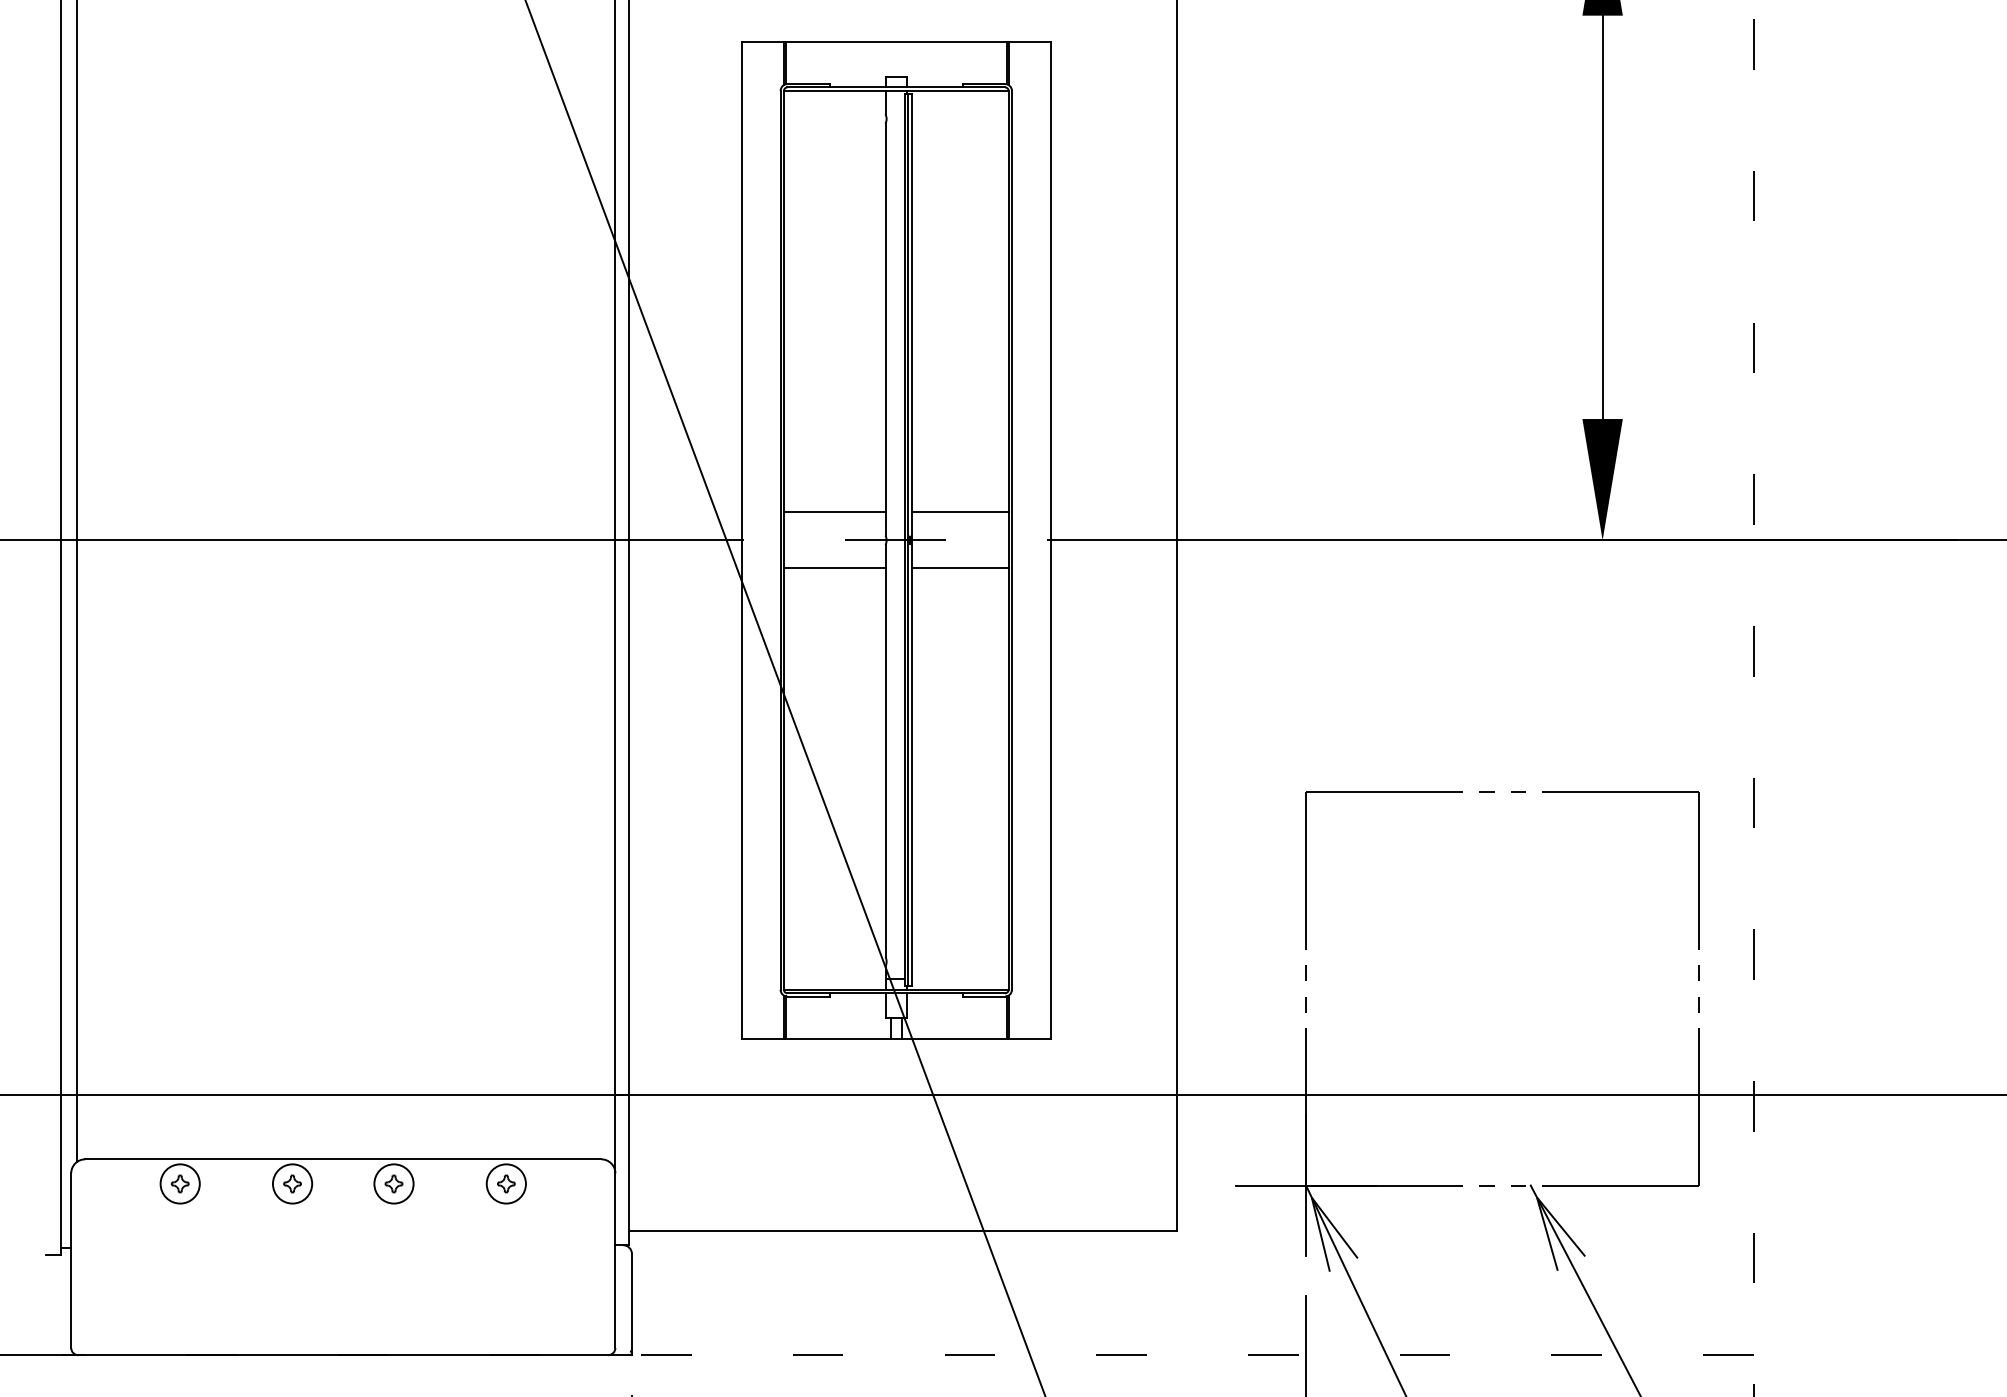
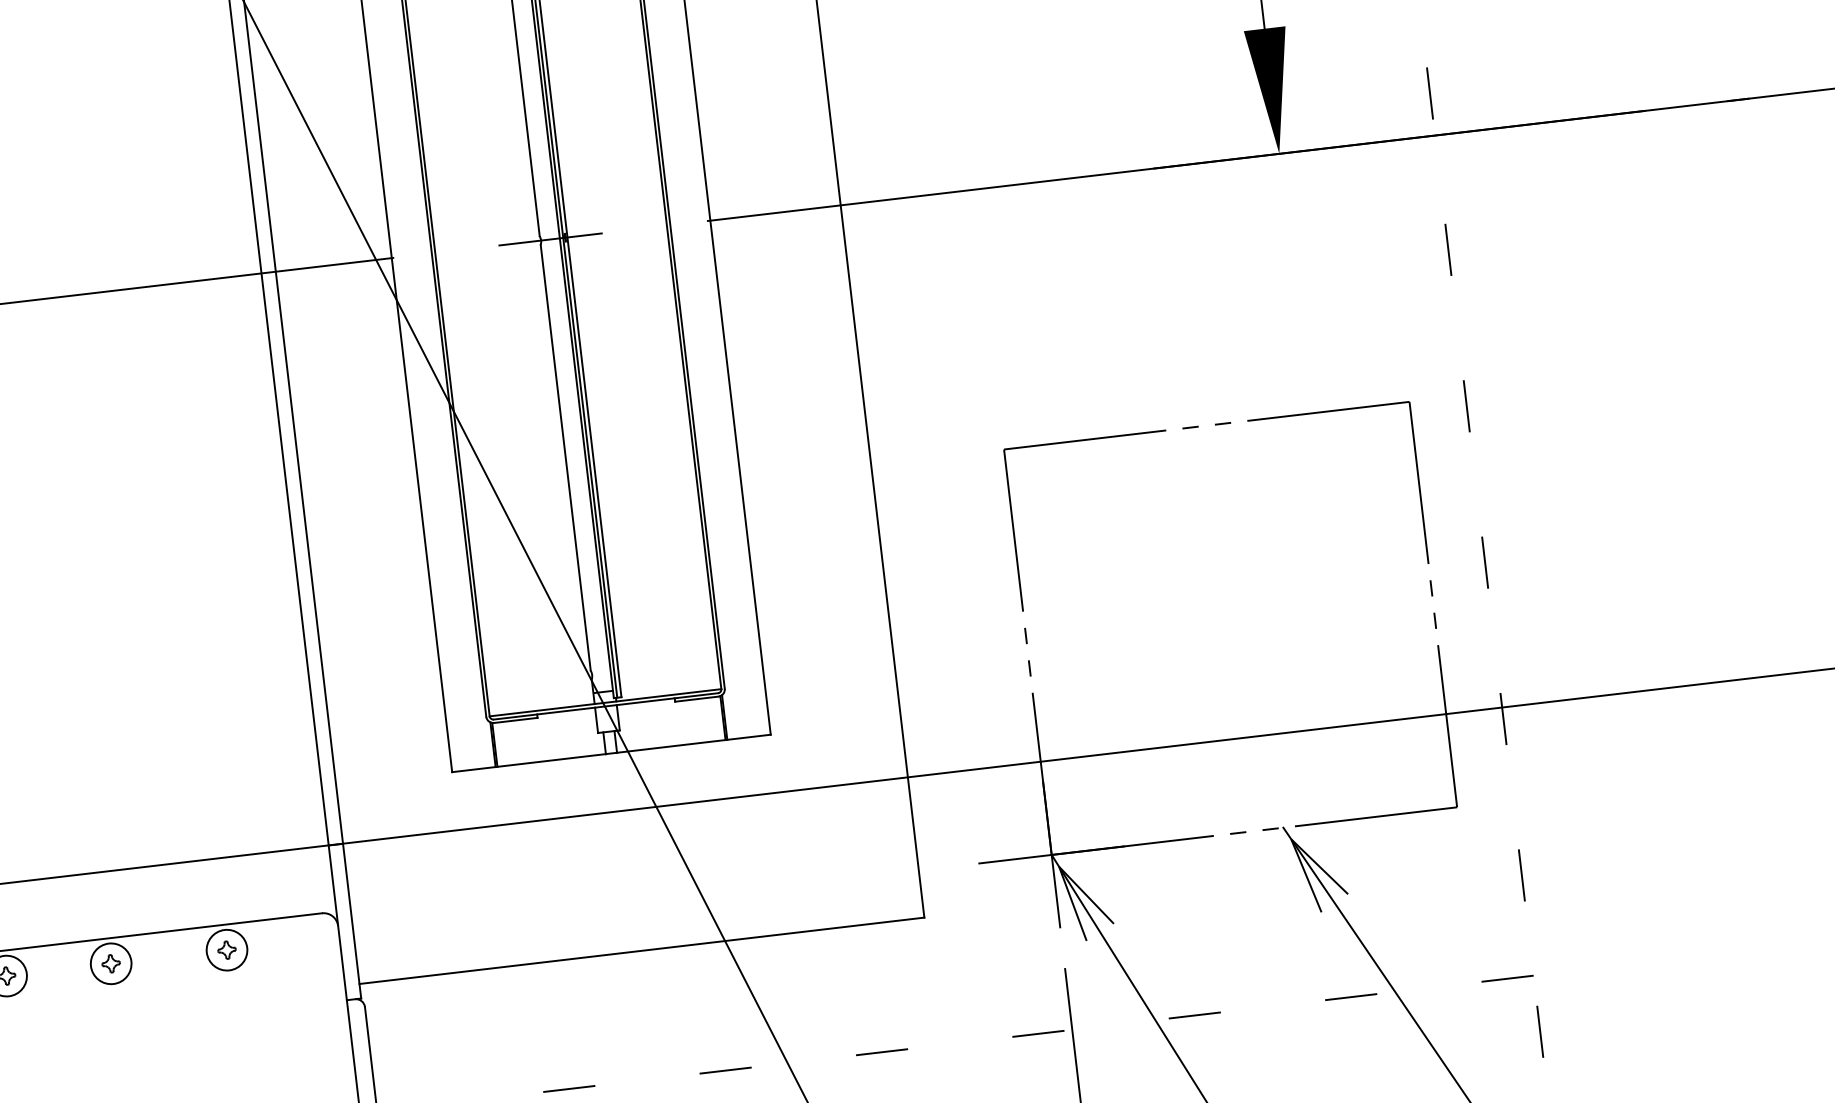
line: (834, 512) -> (484, 218), removed
line: (960, 512) -> (613, 202), removed
line: (834, 568) -> (490, 275), removed
line: (960, 568) -> (620, 260), removed

